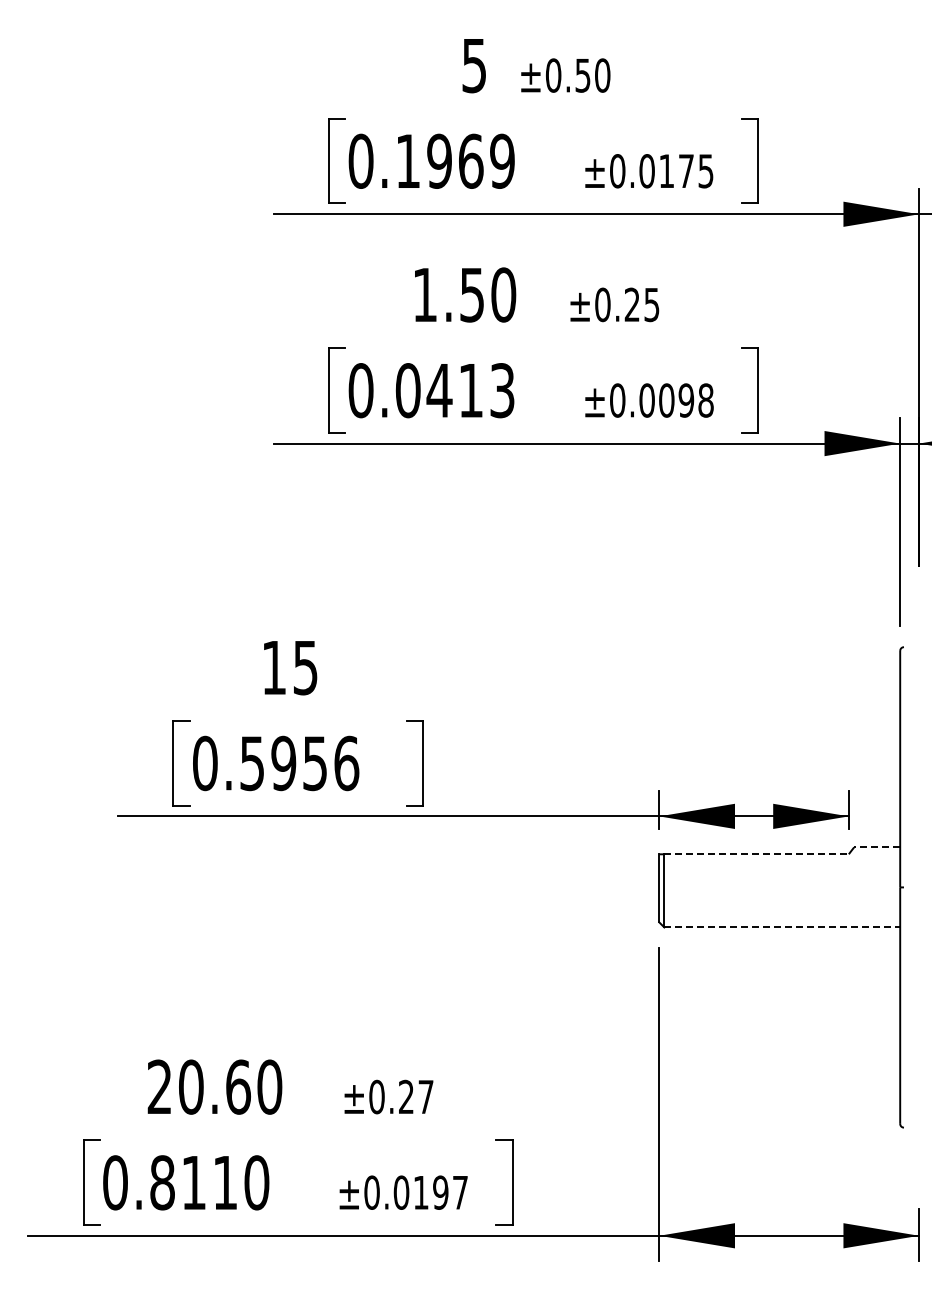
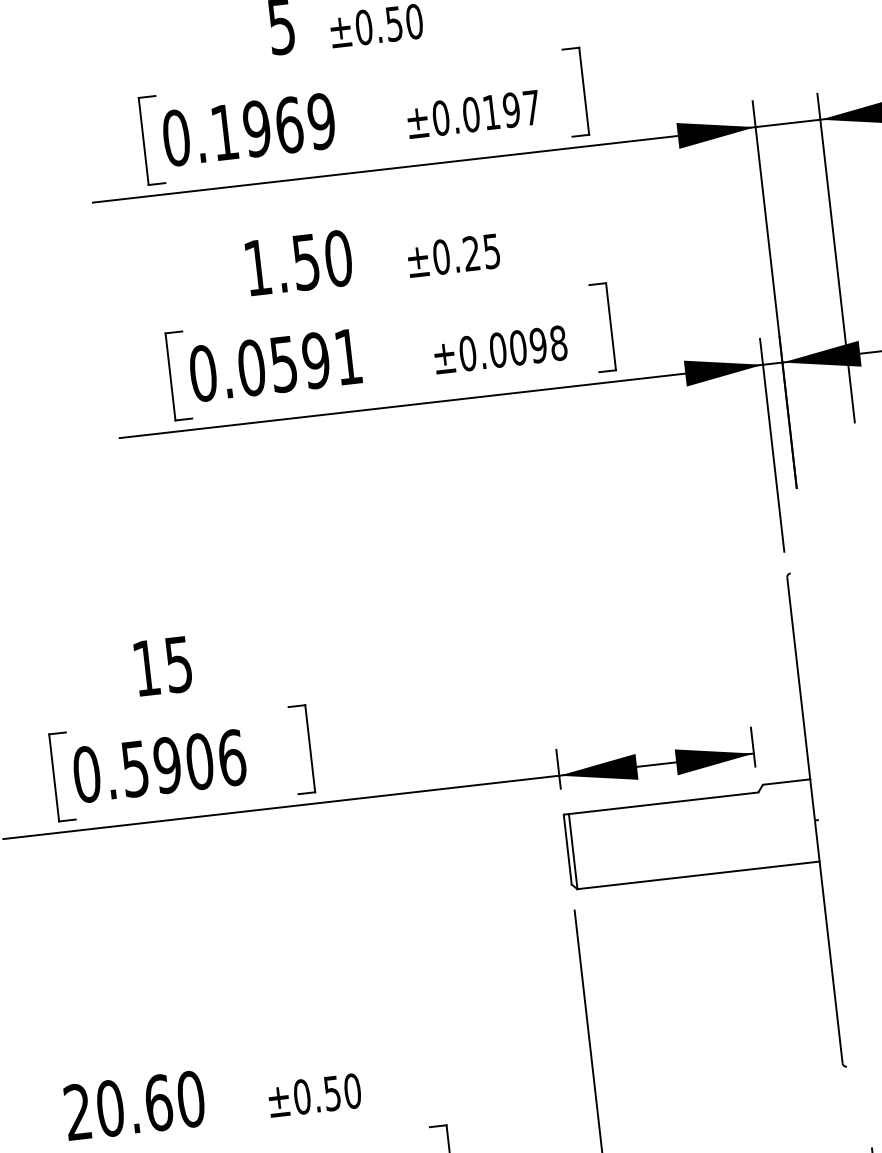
text: (695, 171) -> (521, 109), ±0.0175 -> ±0.0197
text: (470, 390) -> (315, 360), 0.0413 -> 0.0591
text: (315, 763) -> (200, 761), 0.5956 -> 0.5906
line: (876, 847) -> (785, 782), dashed -> solid
line: (757, 854) -> (664, 803), dashed -> solid
line: (782, 927) -> (698, 875), dashed -> solid
text: (416, 1096) -> (342, 1091), ±0.27 -> ±0.50

